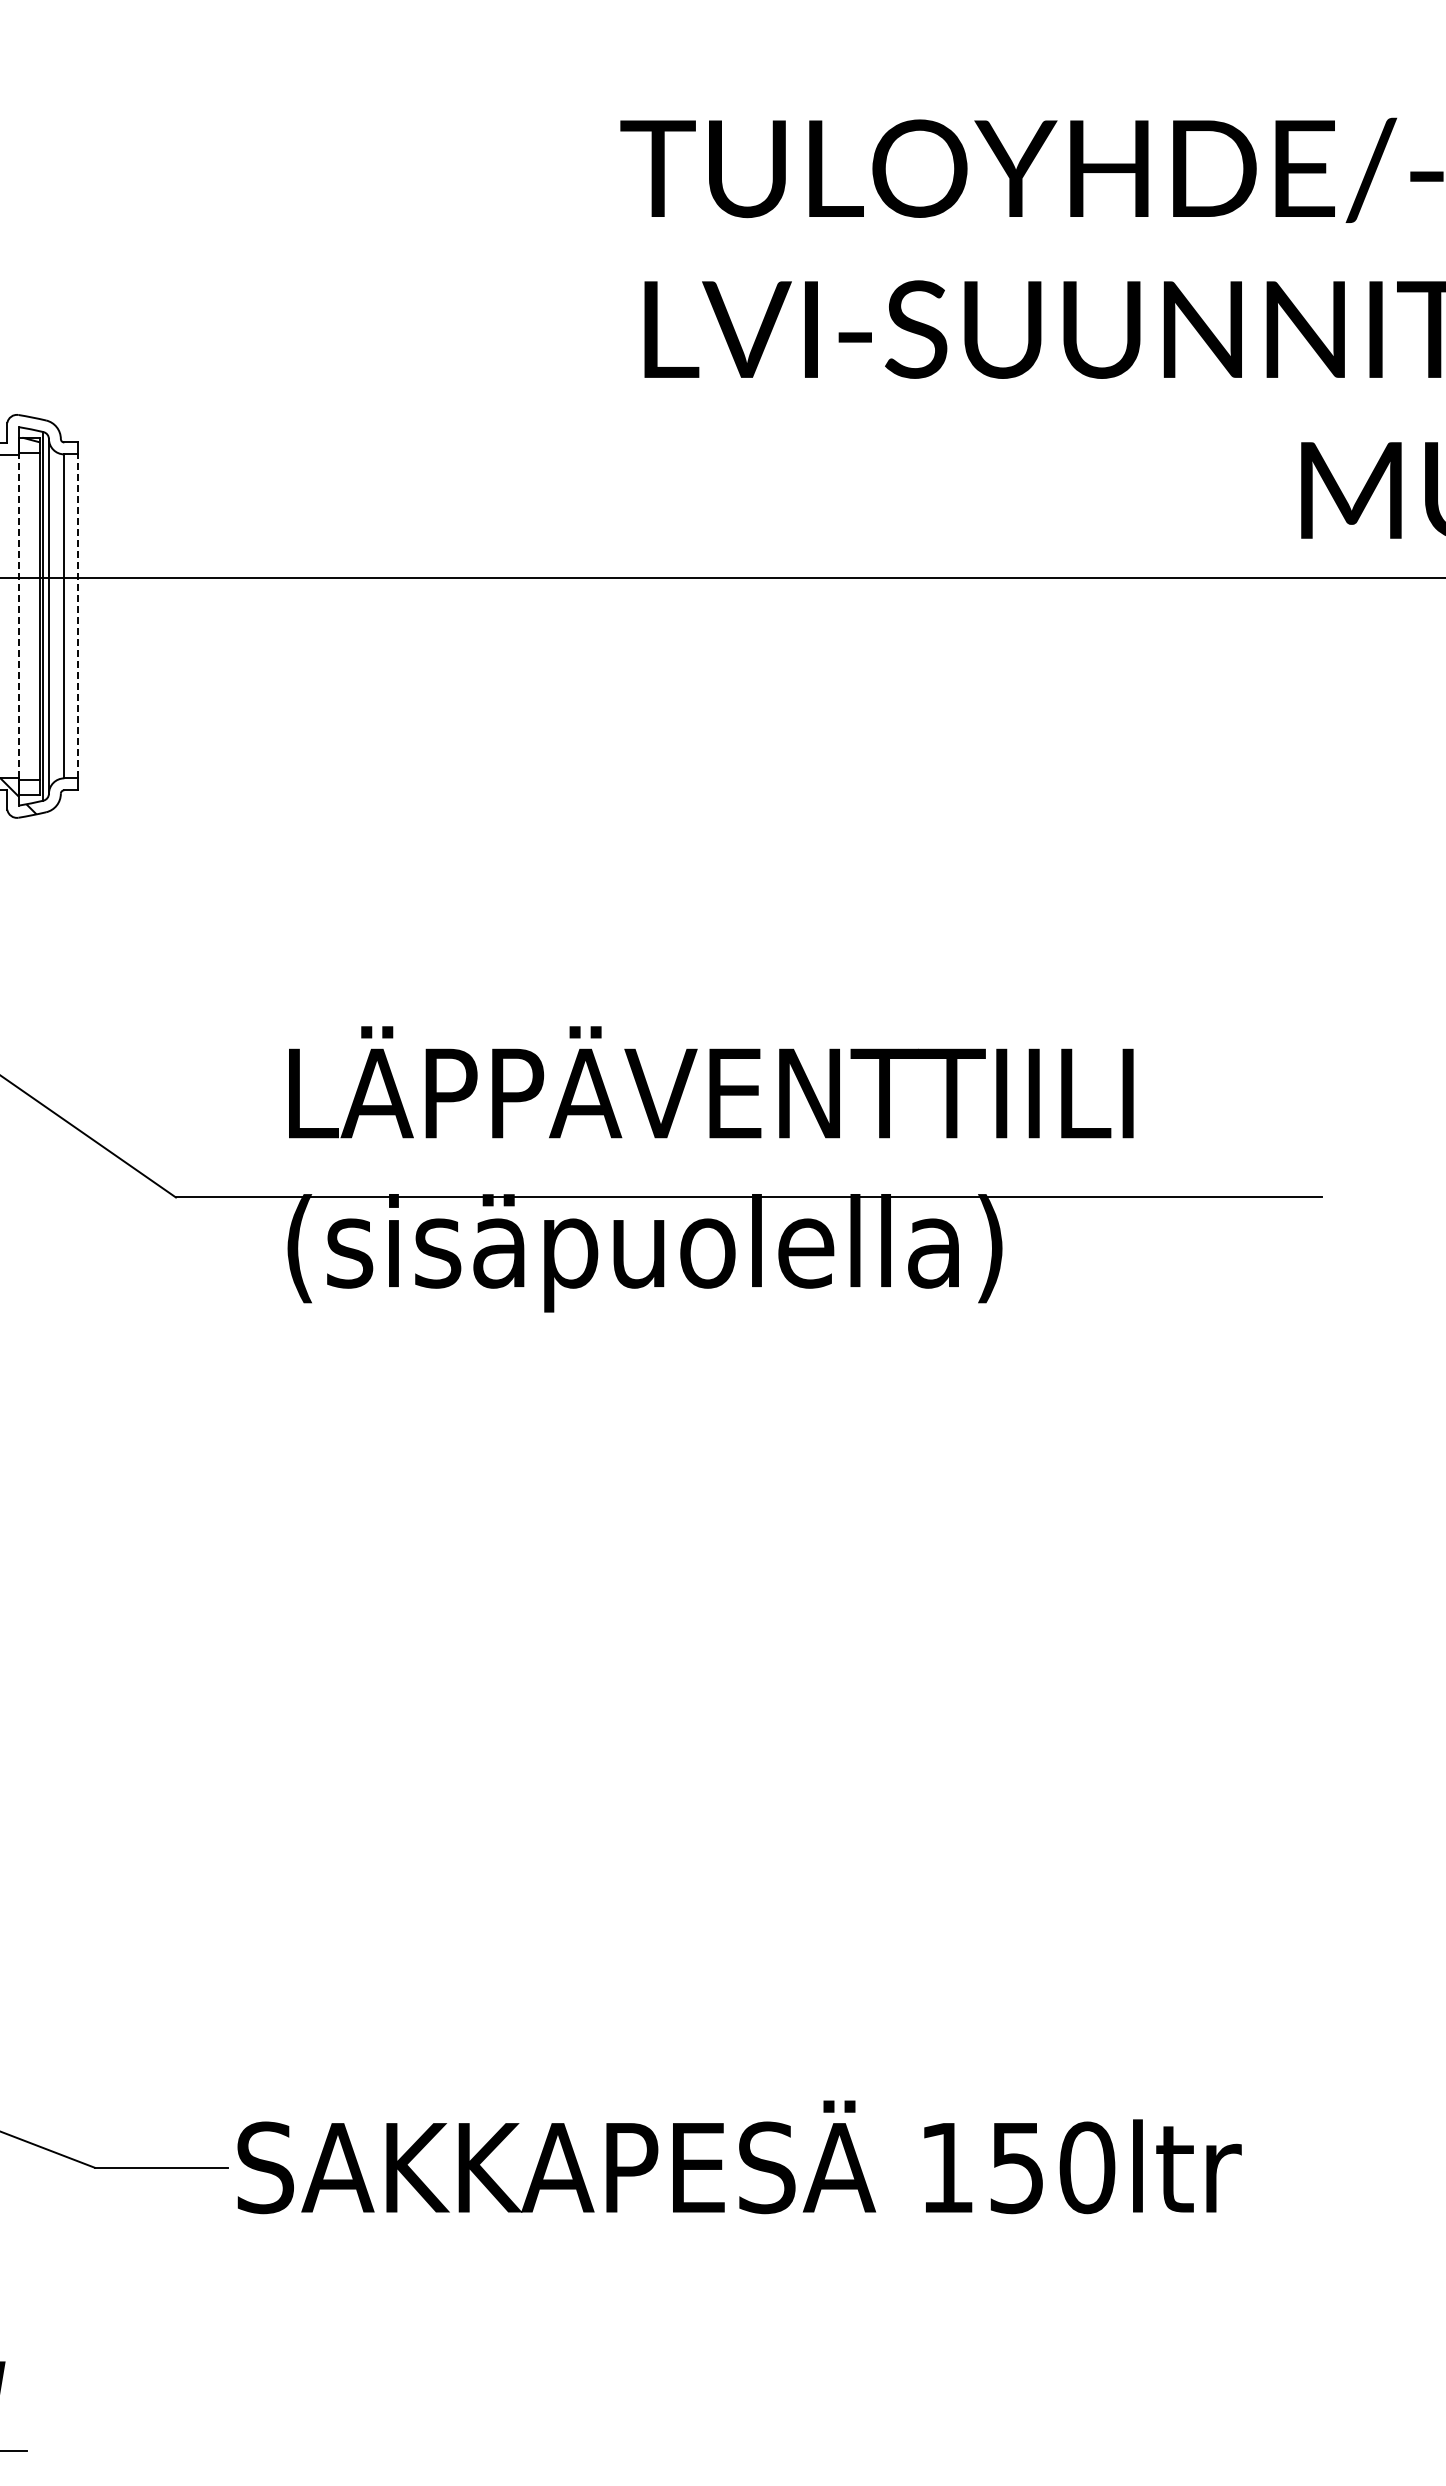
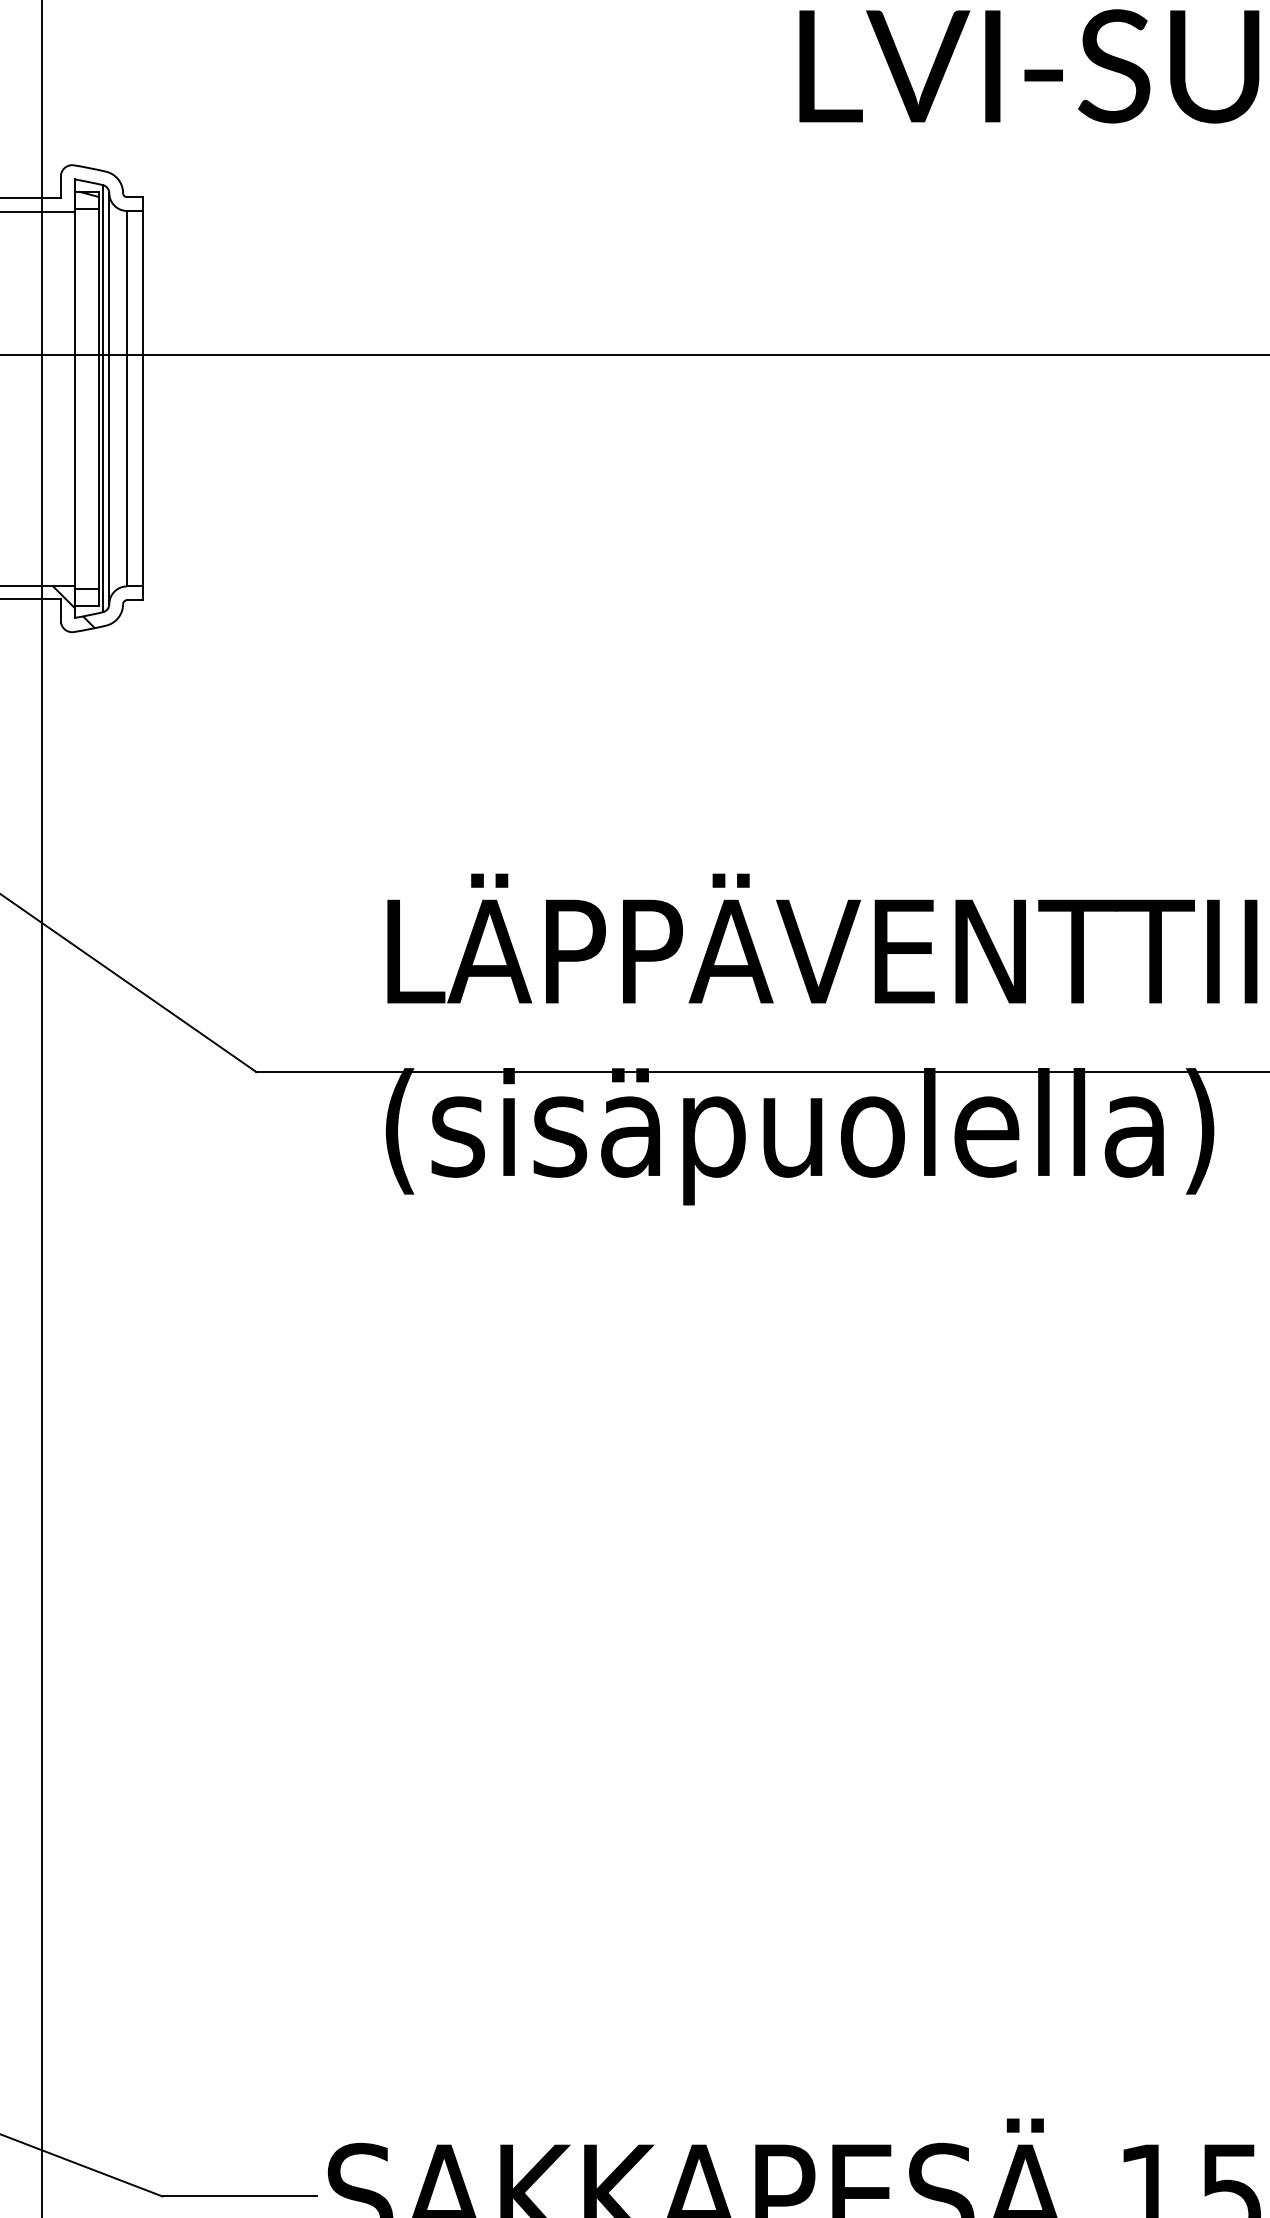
line: (19, 615) -> (75, 397), dashed -> solid
line: (77, 616) -> (142, 398), dashed -> solid

